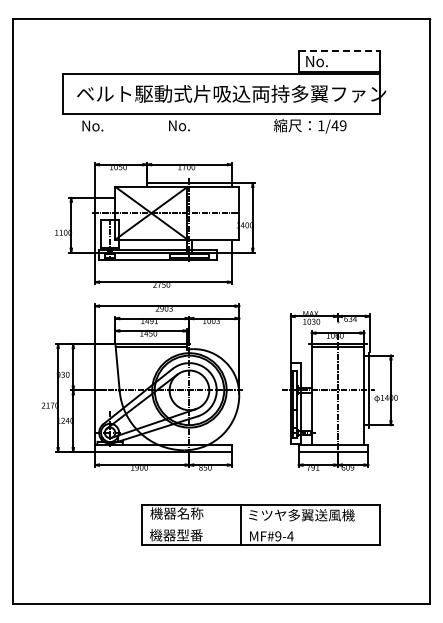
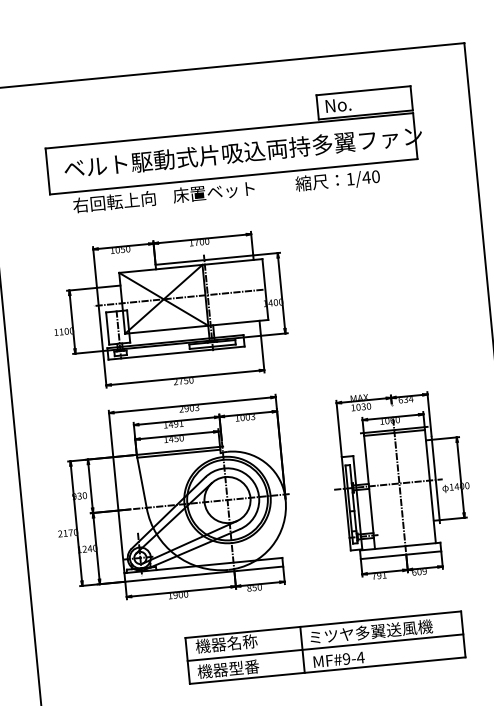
line: (339, 51) -> (363, 91), dashed -> solid
text: (116, 125) -> (113, 201), No. -> 右回転上向
text: (203, 125) -> (214, 191), No. -> 床置ベット
text: (342, 125) -> (375, 176), 1/49 -> 1/40
line: (261, 524) -> (325, 647), added

